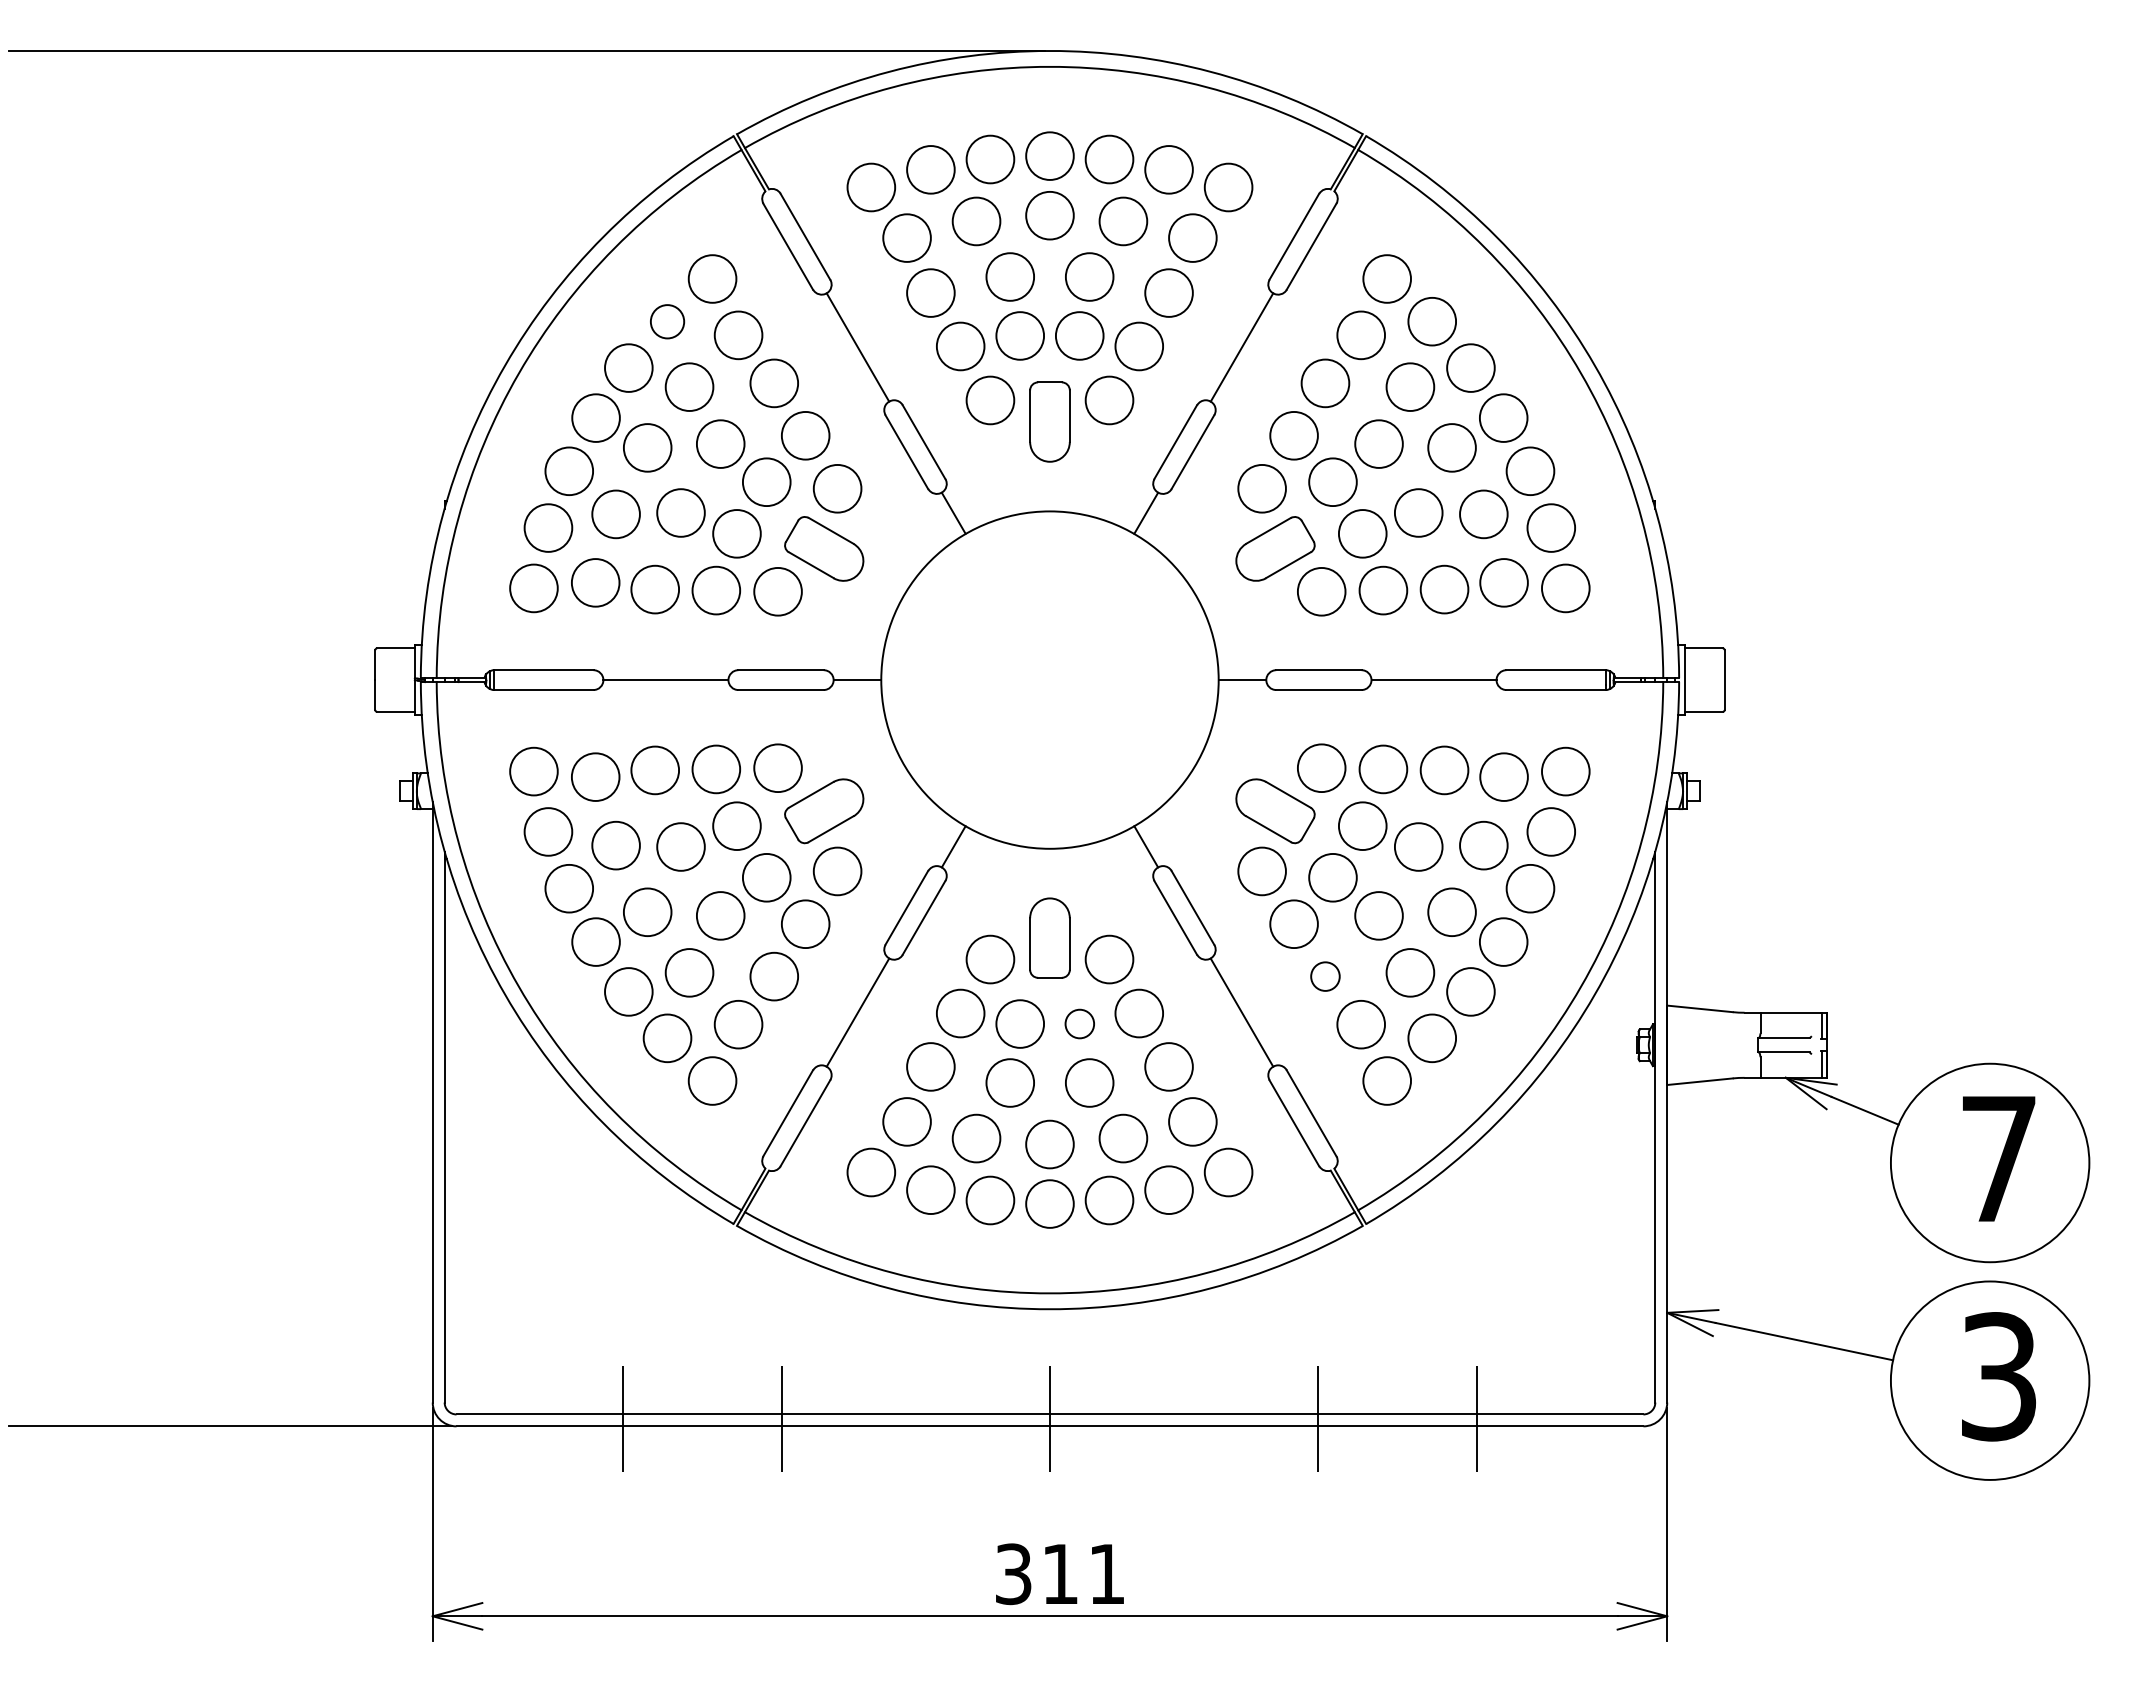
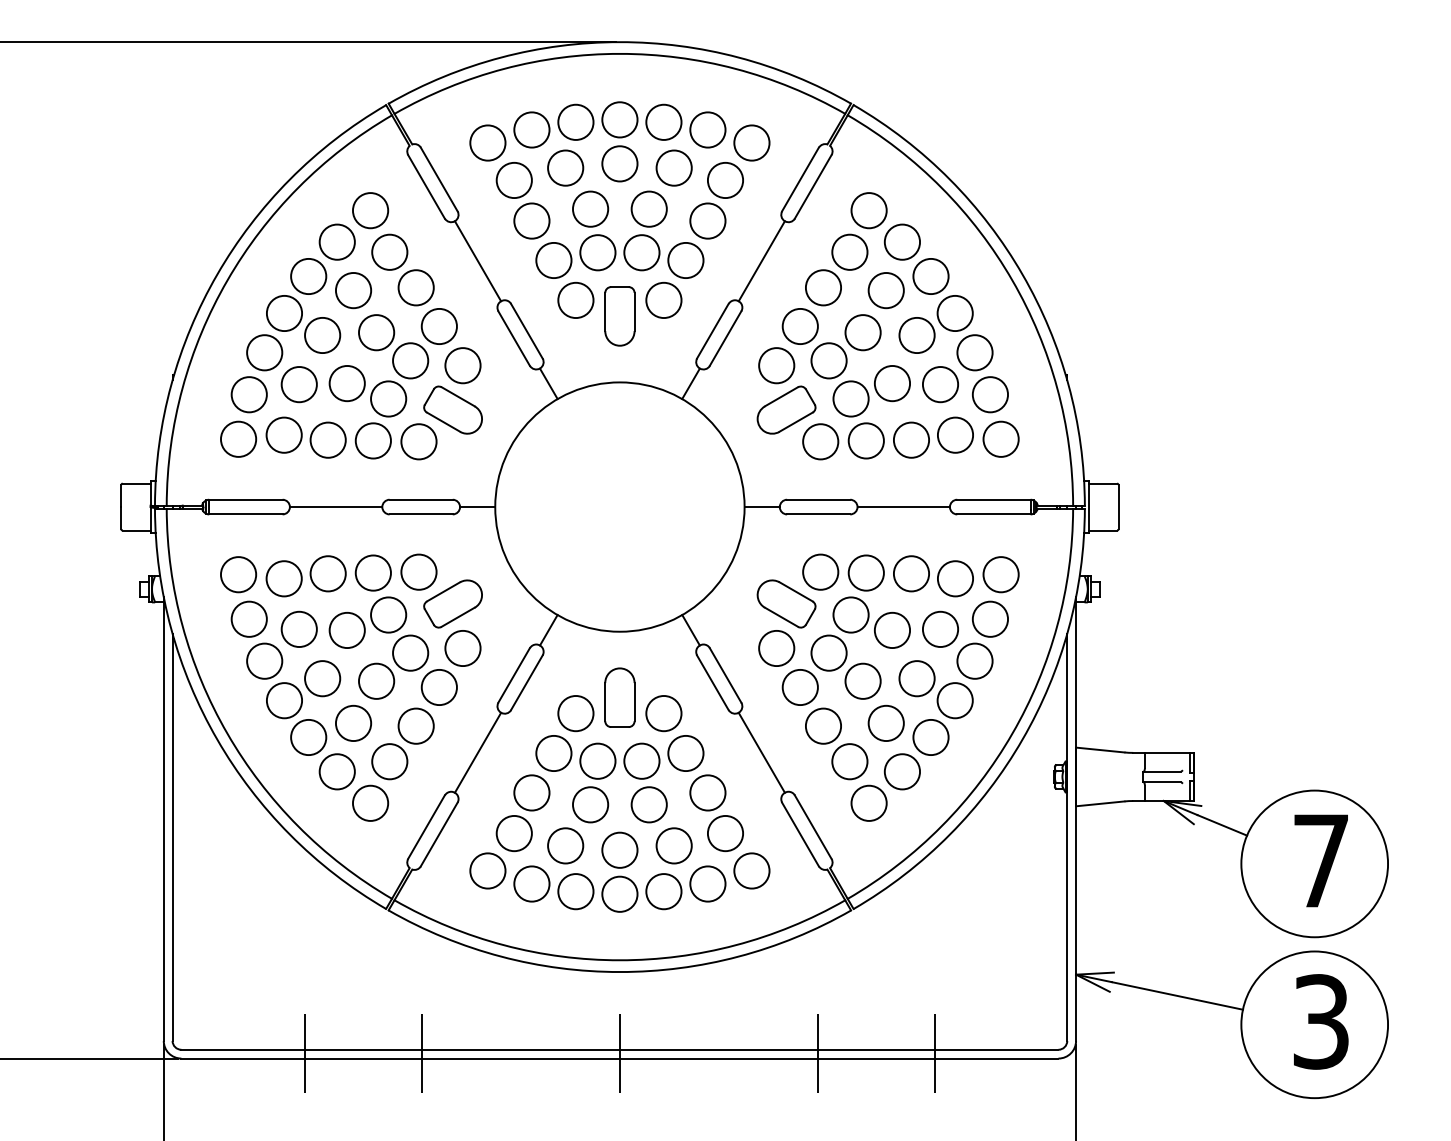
circle: (667, 321) -> (337, 242), size x1.43
circle: (1325, 976) -> (823, 726), size x1.67
circle: (1079, 1023) -> (641, 760), size x1.67

